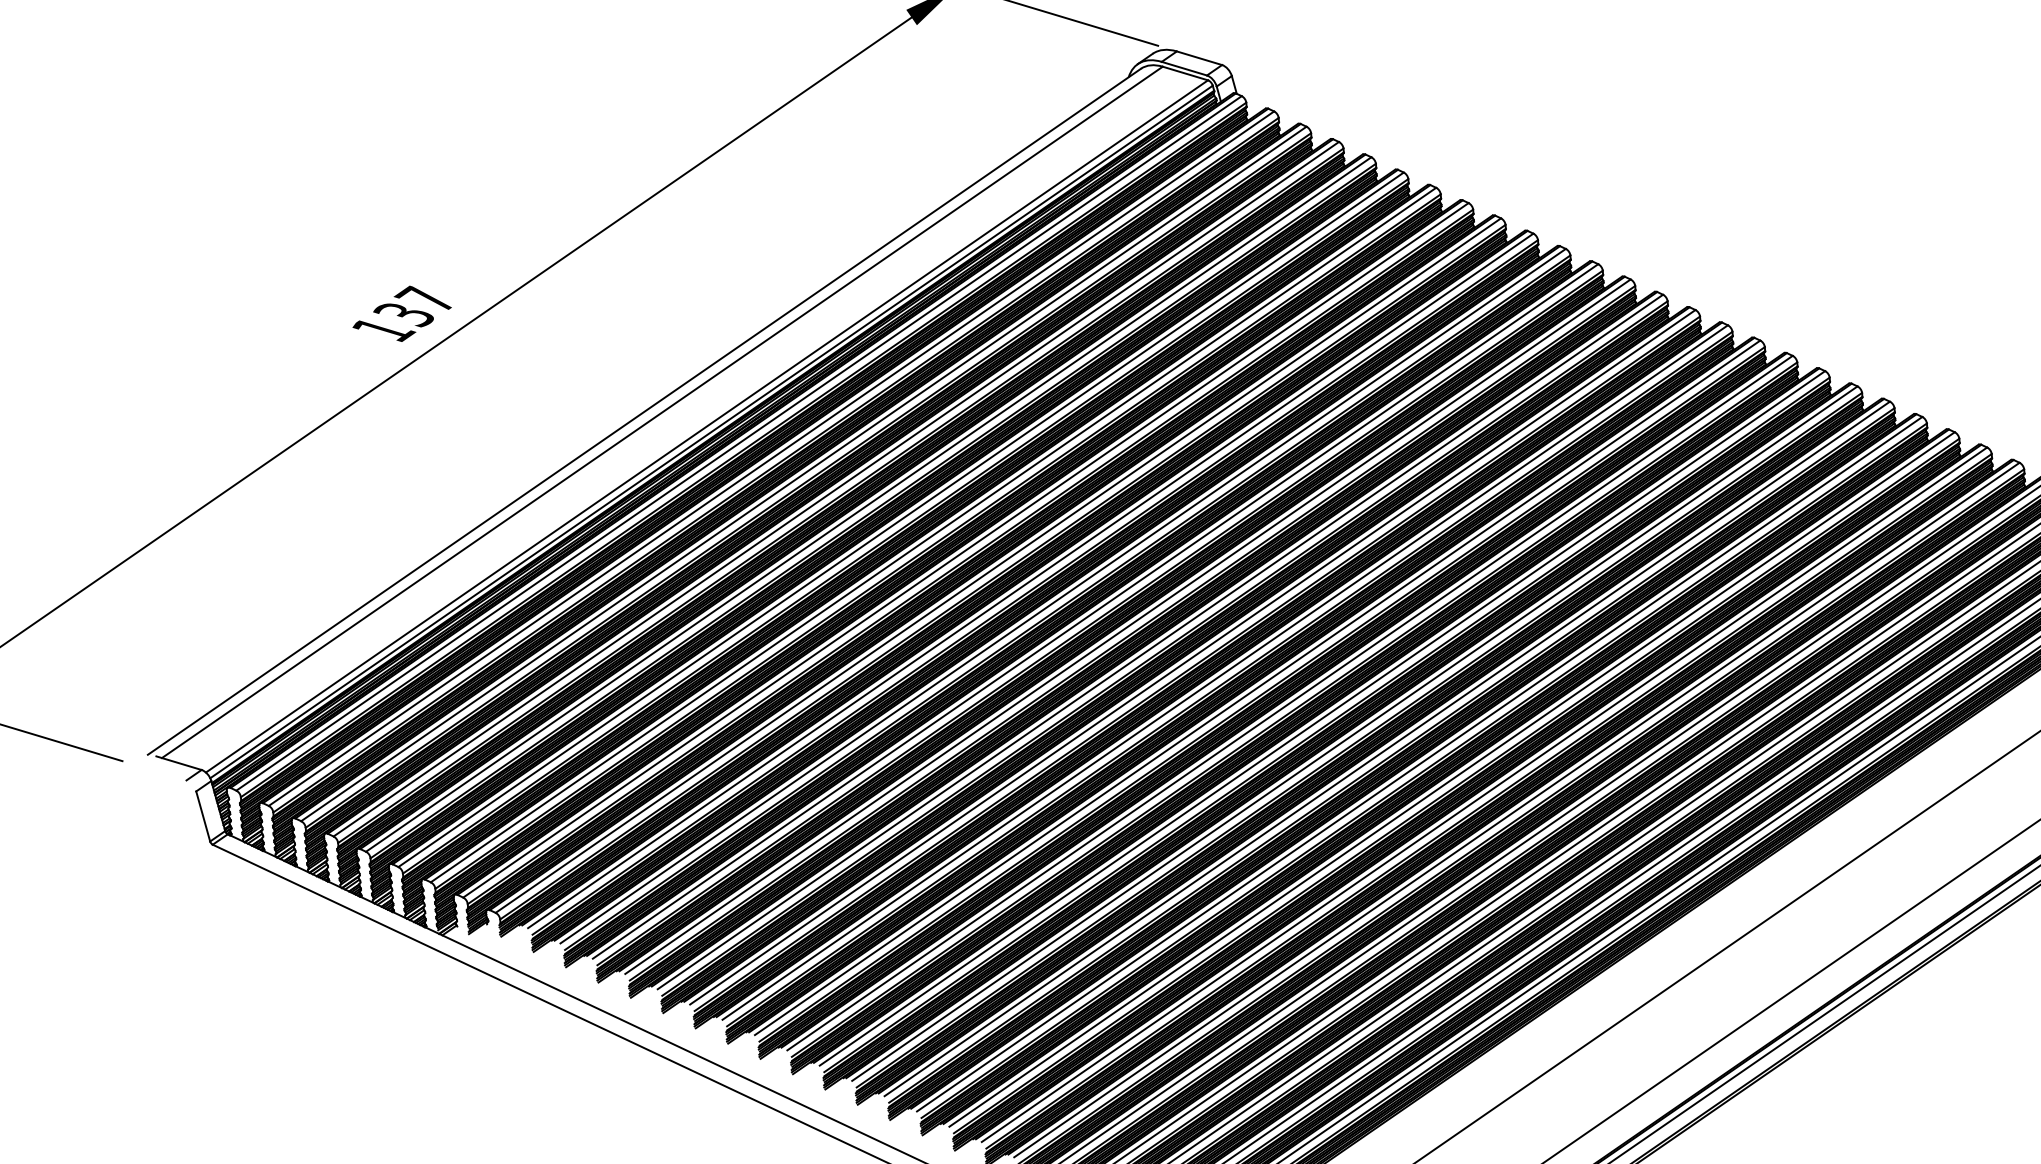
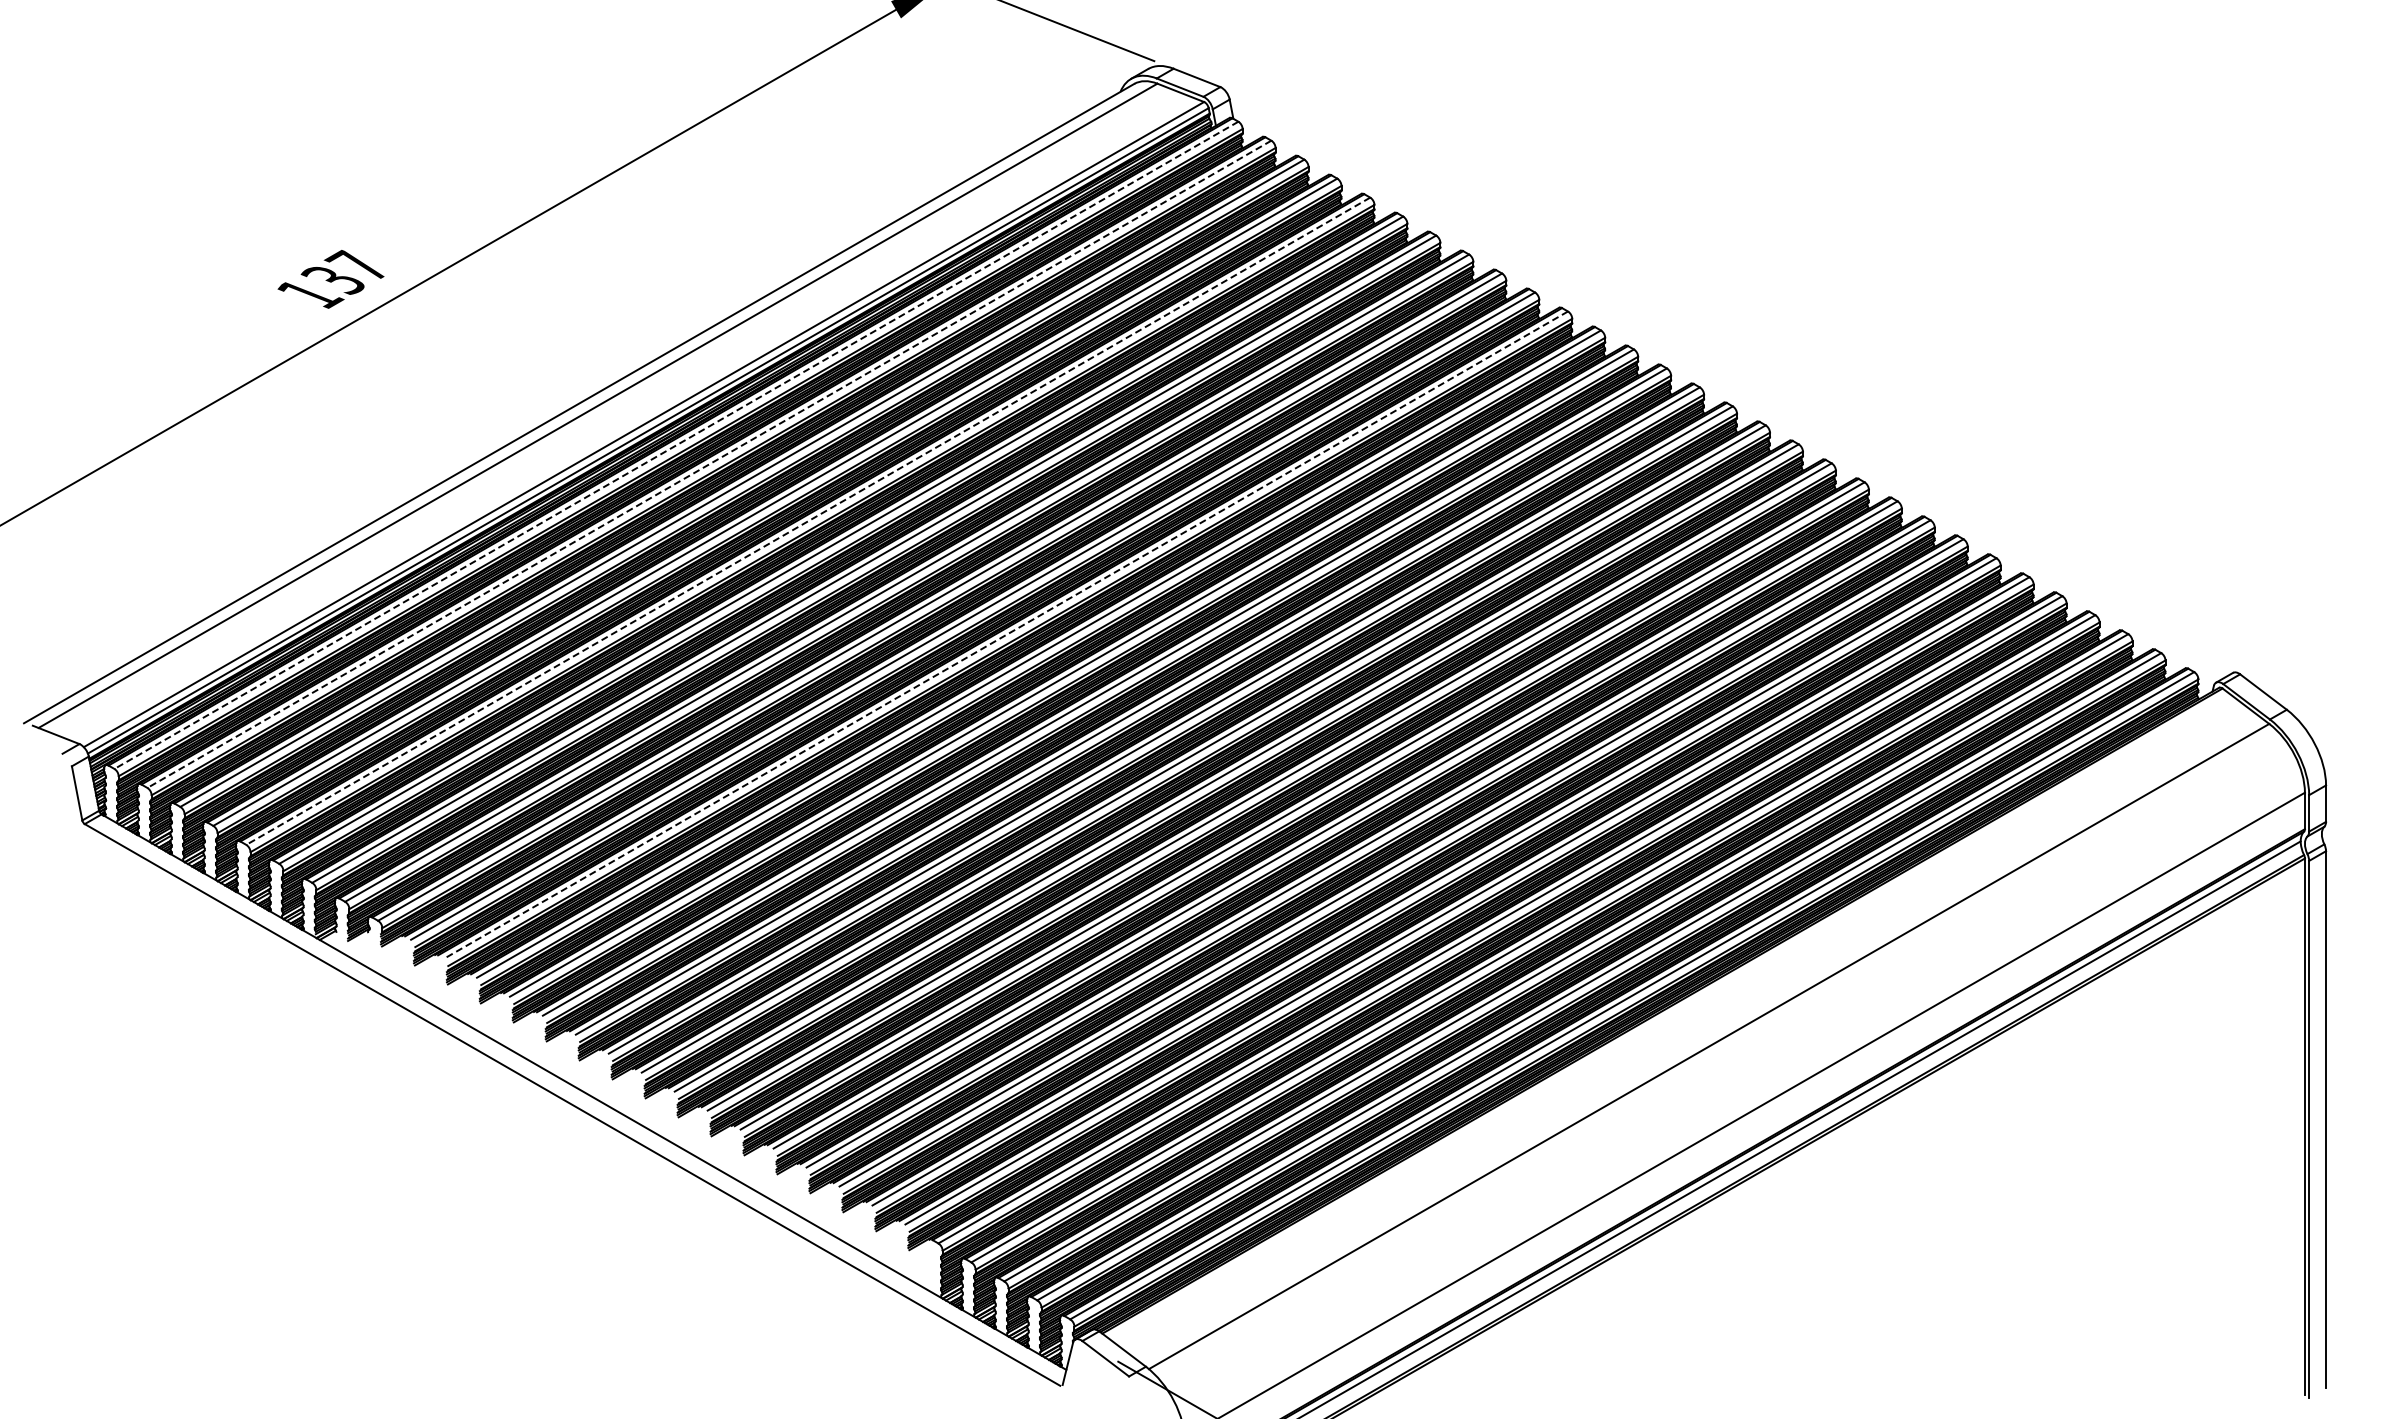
line: (739, 443) -> (676, 445), solid -> dashed
line: (771, 458) -> (709, 464), solid -> dashed
line: (868, 504) -> (808, 521), solid -> dashed
line: (1063, 596) -> (1006, 635), solid -> dashed

